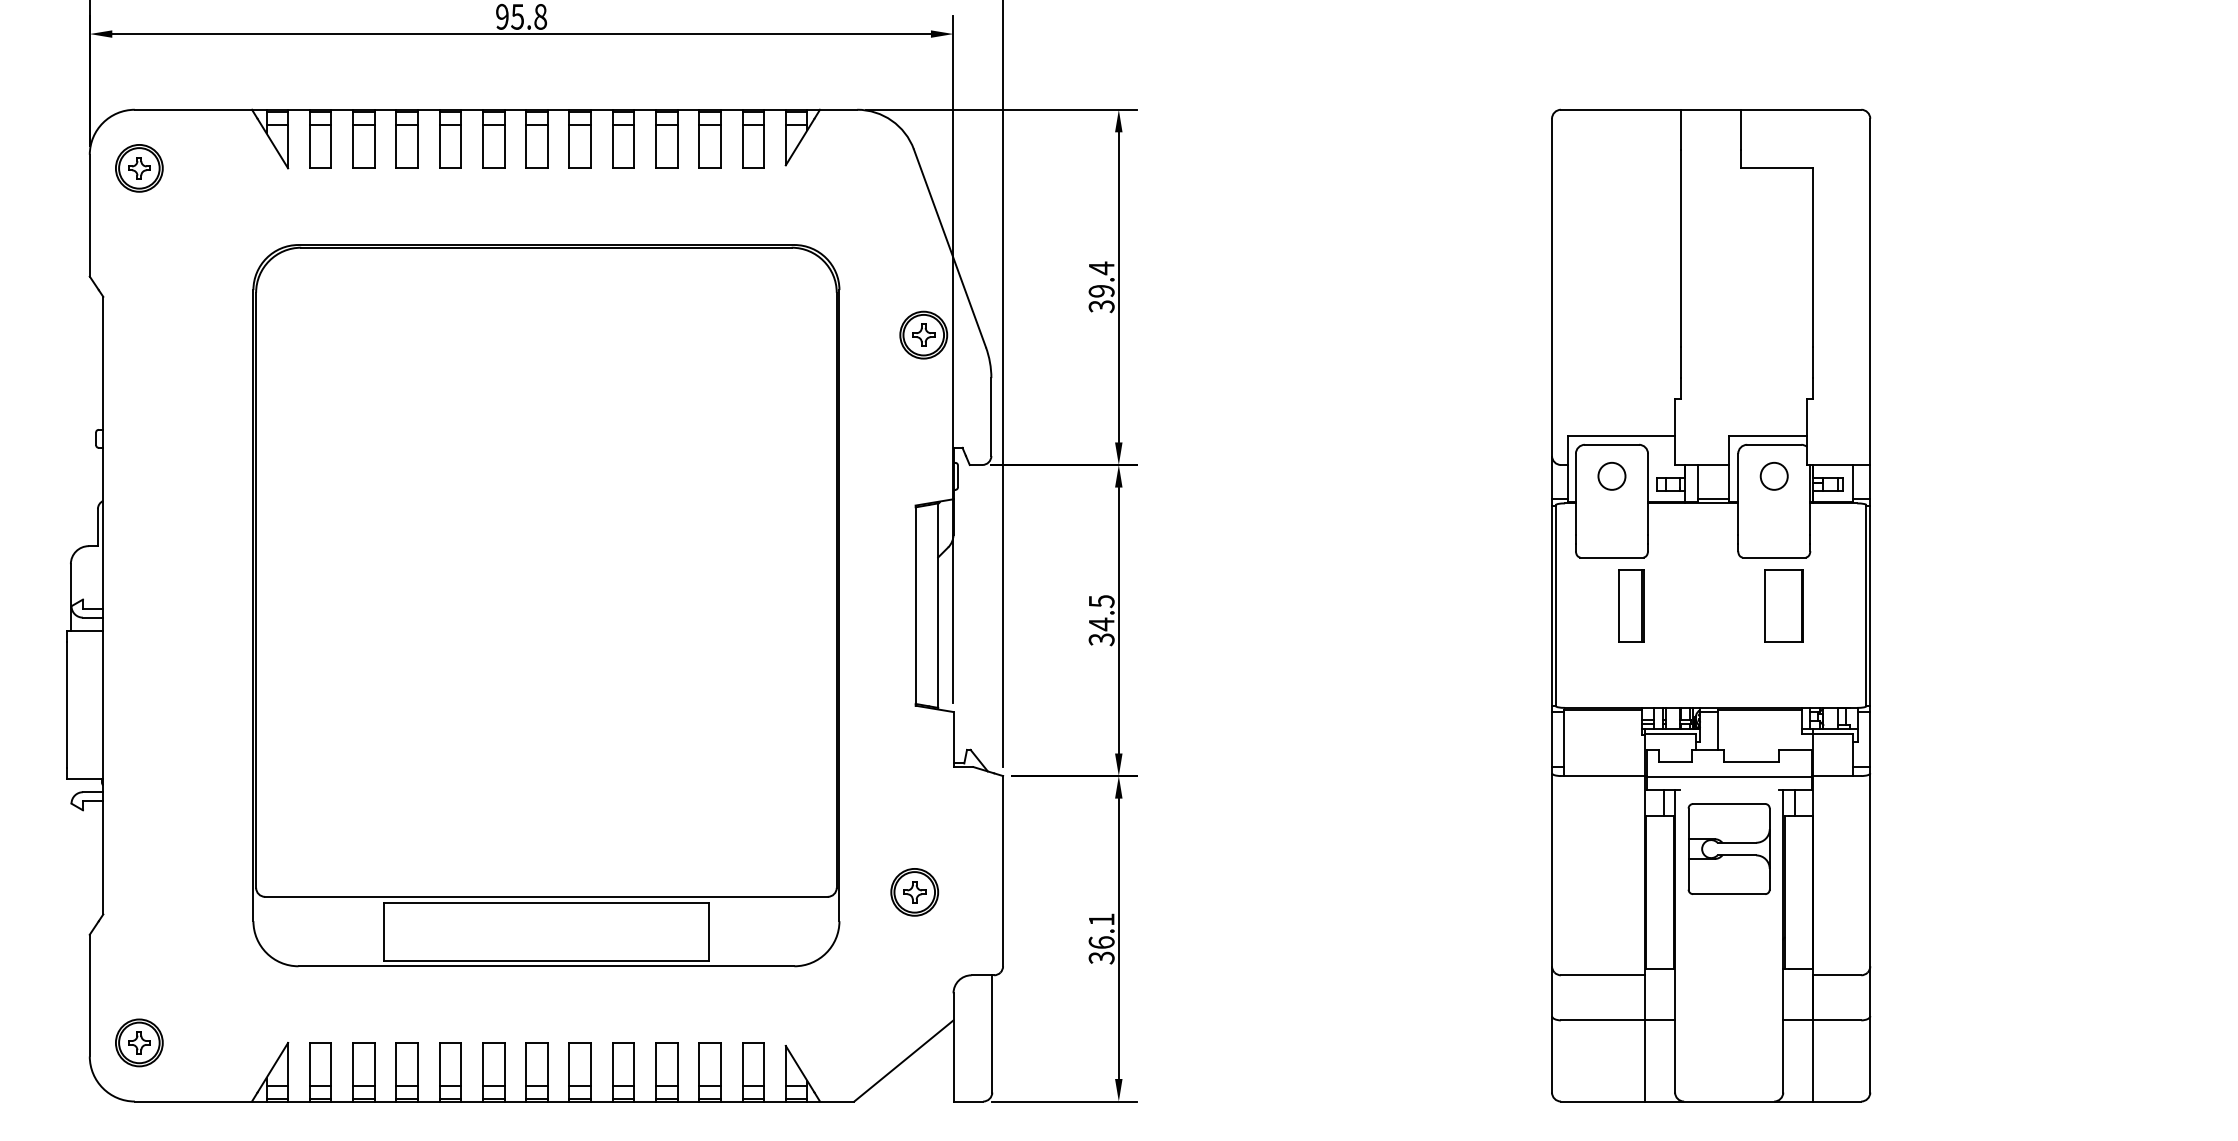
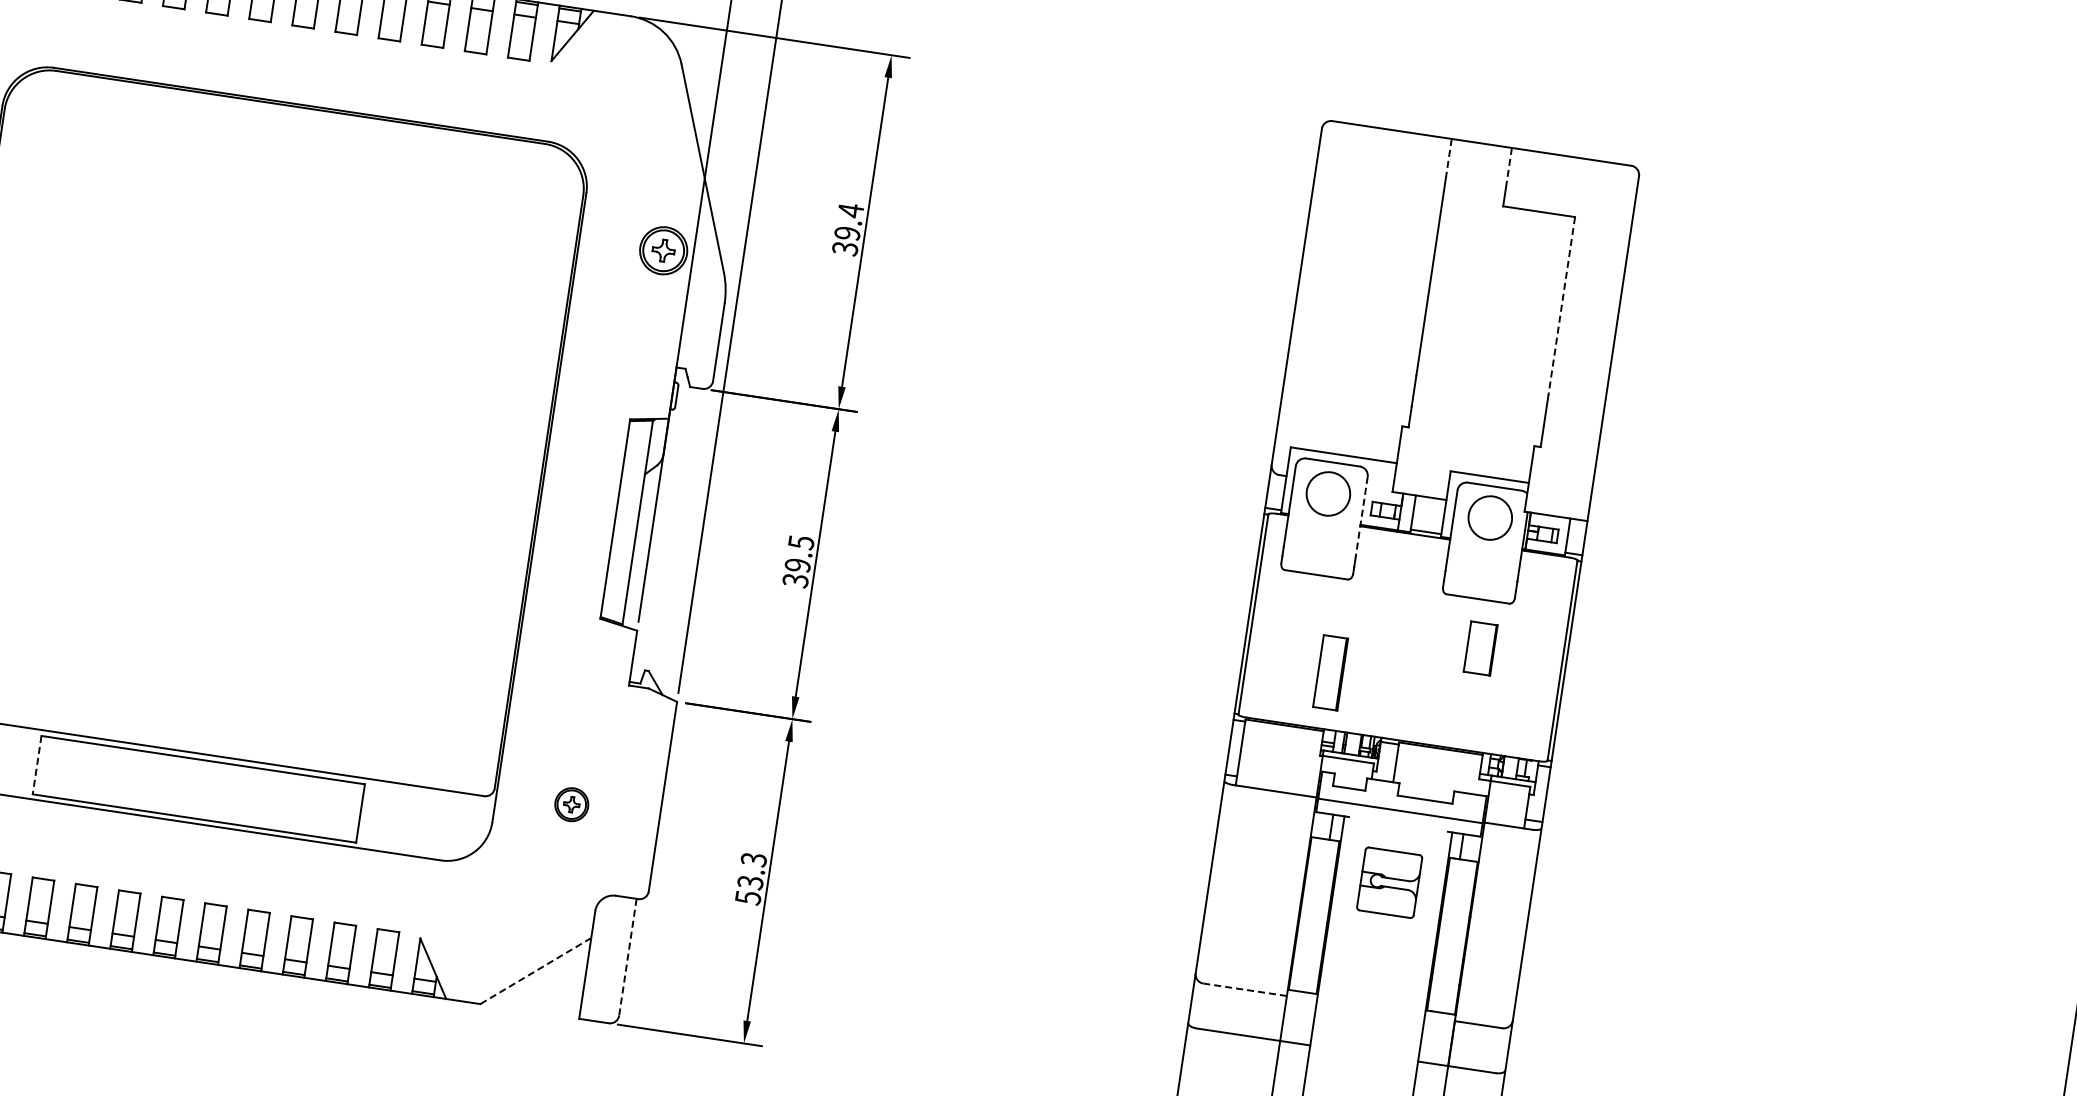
line: (1680, 129) -> (1448, 158), solid -> dashed
line: (1741, 129) -> (1509, 167), solid -> dashed
line: (1813, 258) -> (1561, 306), solid -> dashed
circle: (1611, 475) -> (1328, 493), size x1.6
circle: (1773, 476) -> (1489, 518), size x1.6
line: (1648, 494) -> (1362, 517), solid -> dashed
part: (1631, 605) -> (1330, 672), moved
part: (1783, 605) -> (1480, 648), size x0.7
text: (1101, 624) -> (797, 565), 34.5 -> 39.5
part: (1728, 848) -> (1389, 882), size x0.7
part: (914, 892) -> (571, 804), size x0.7
line: (384, 932) -> (37, 765), solid -> dashed
text: (1101, 938) -> (750, 878), 36.1 -> 53.3
line: (1602, 975) -> (1244, 989), solid -> dashed
line: (992, 1033) -> (628, 956), solid -> dashed
line: (903, 1061) -> (535, 971), solid -> dashed

